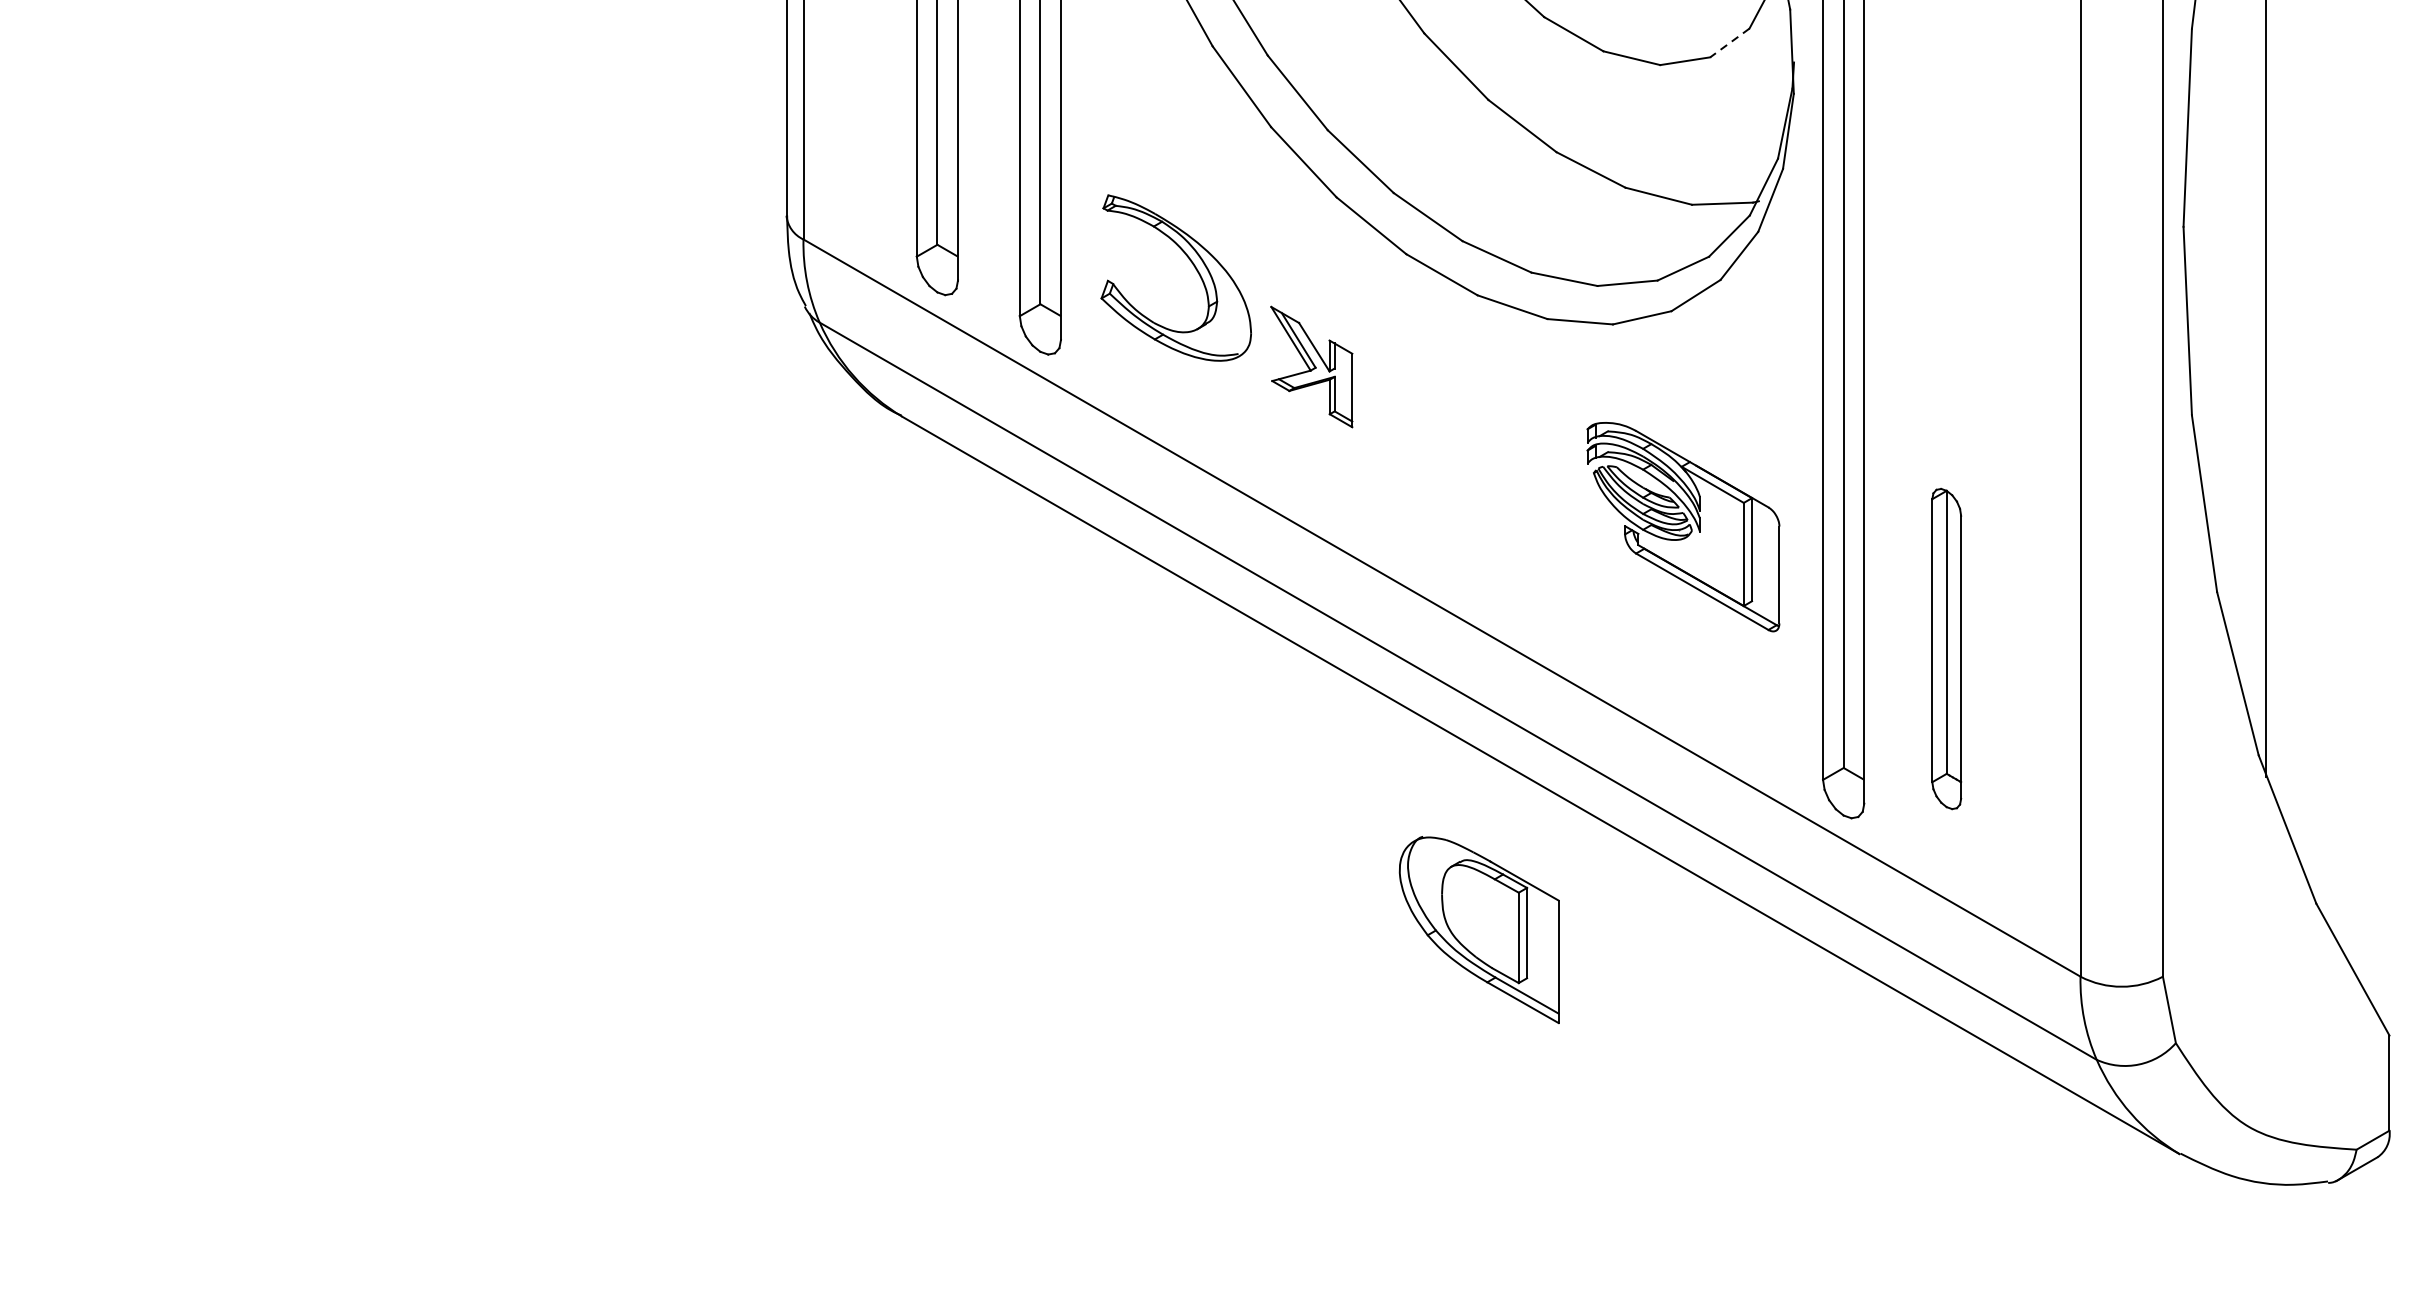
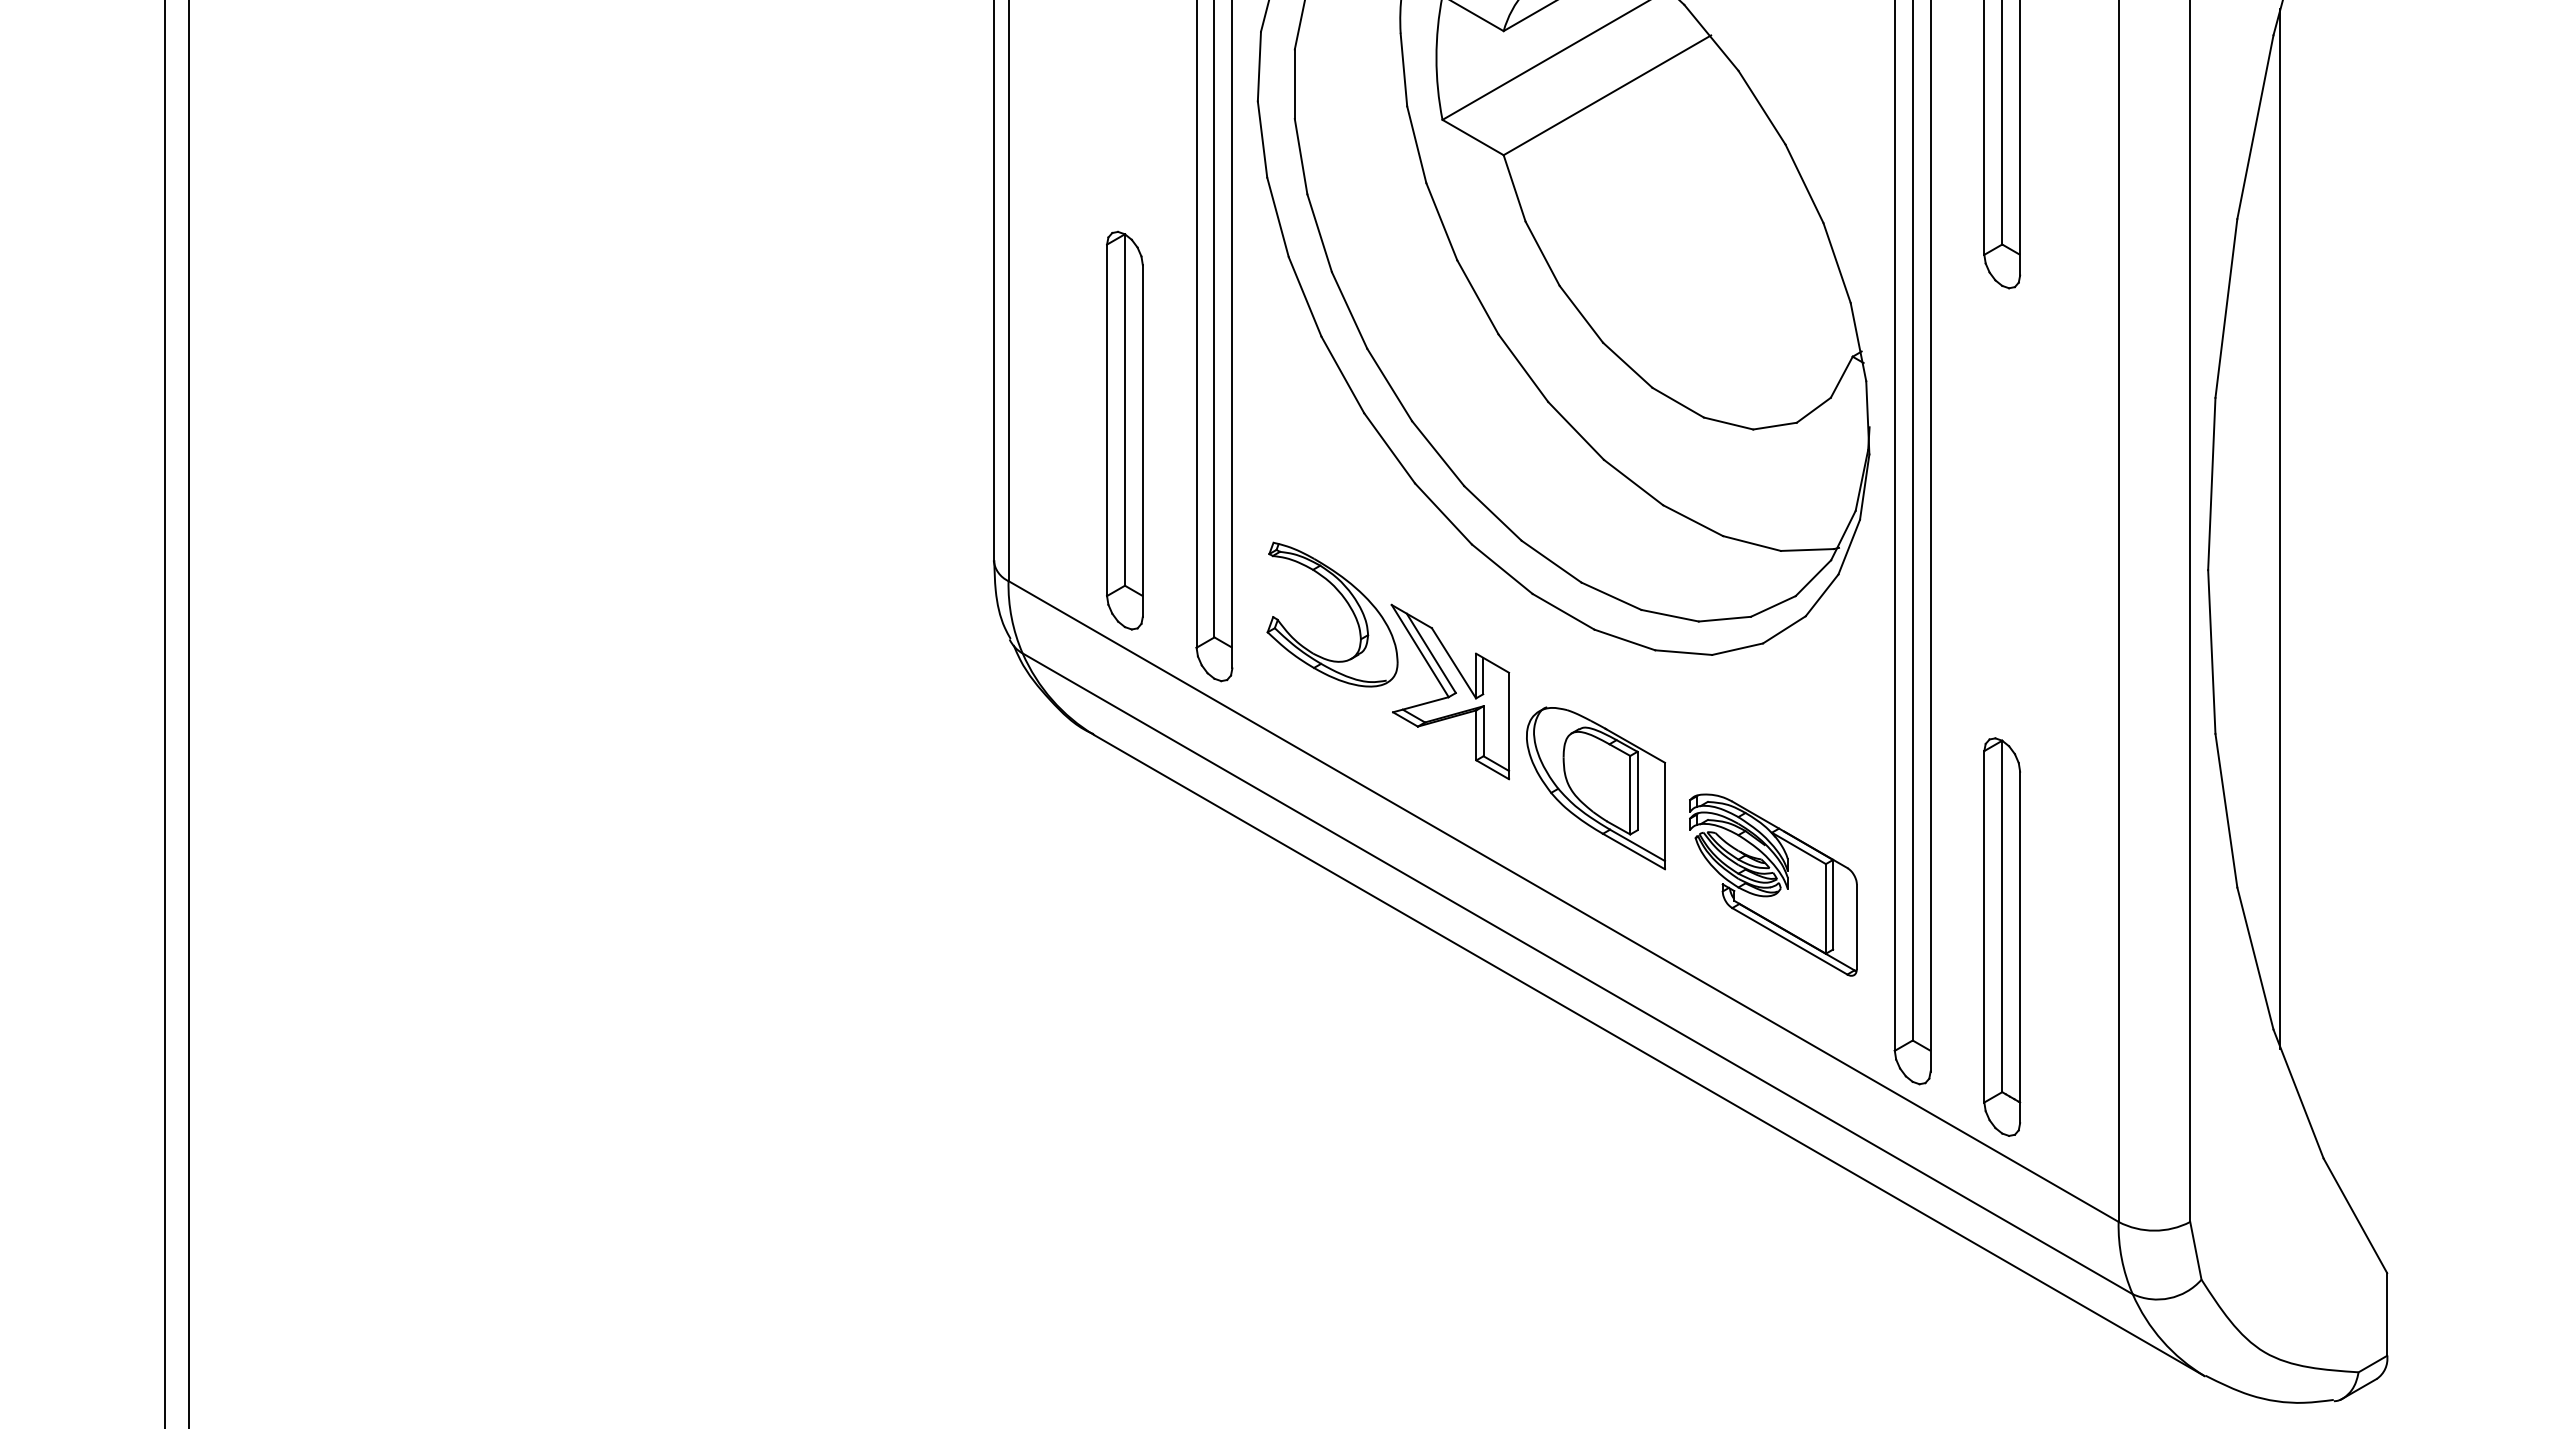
line: (1729, 43) -> (1813, 410), dashed -> solid
part: (1311, 366) -> (1450, 691), size x1.67
part: (1683, 526) -> (1773, 884), moved
part: (1946, 648) -> (2002, 936), size x1.43
part: (1479, 930) -> (1596, 788), moved

